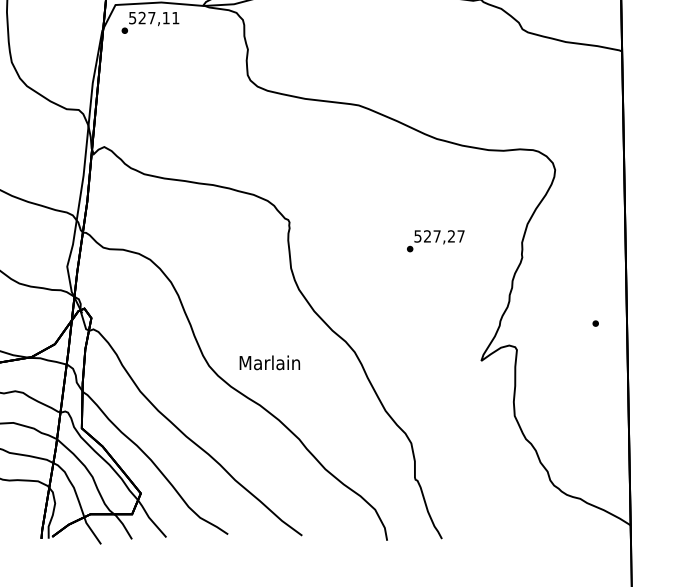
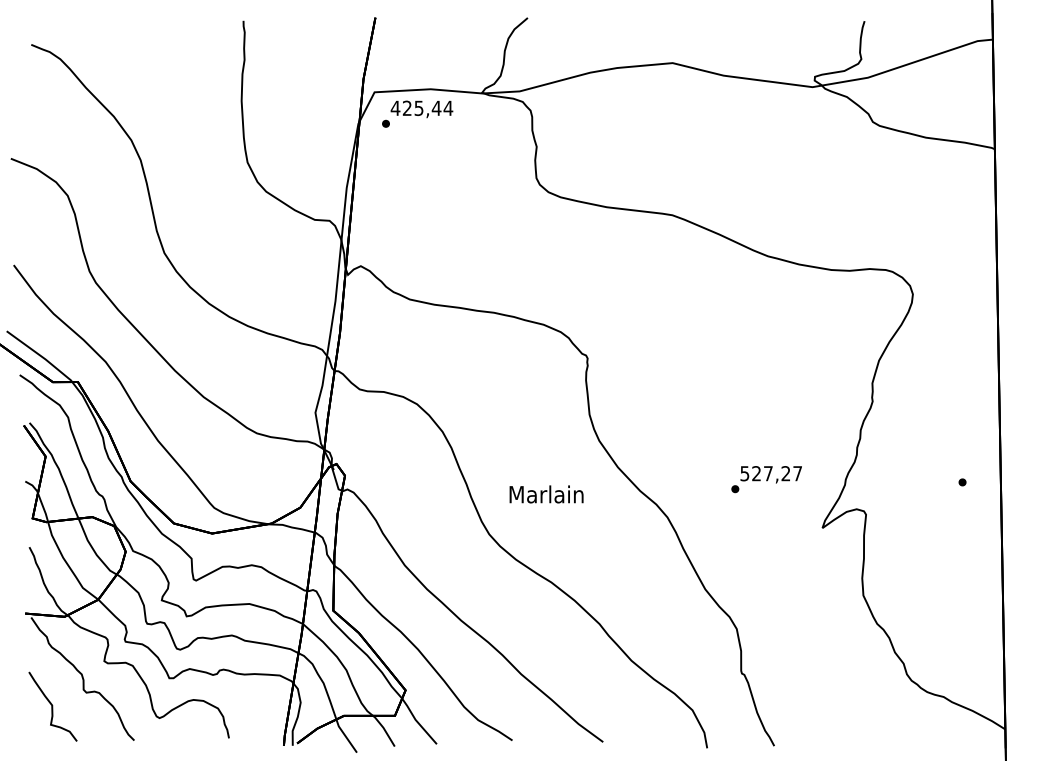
text: (153, 18) -> (421, 108), 527,11 -> 425,44
text: (435, 241) -> (766, 479), moved
text: (269, 362) -> (546, 494), moved

